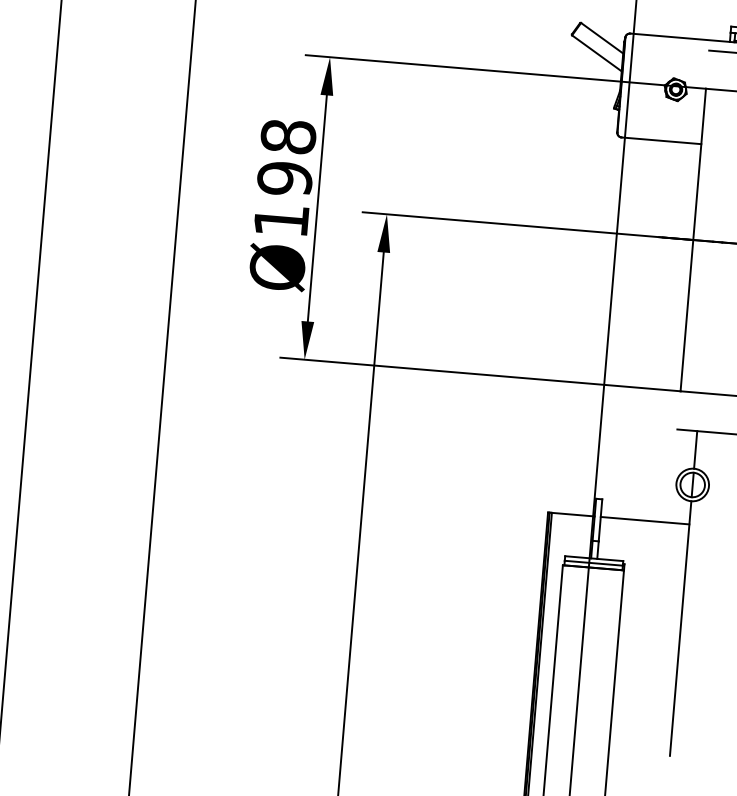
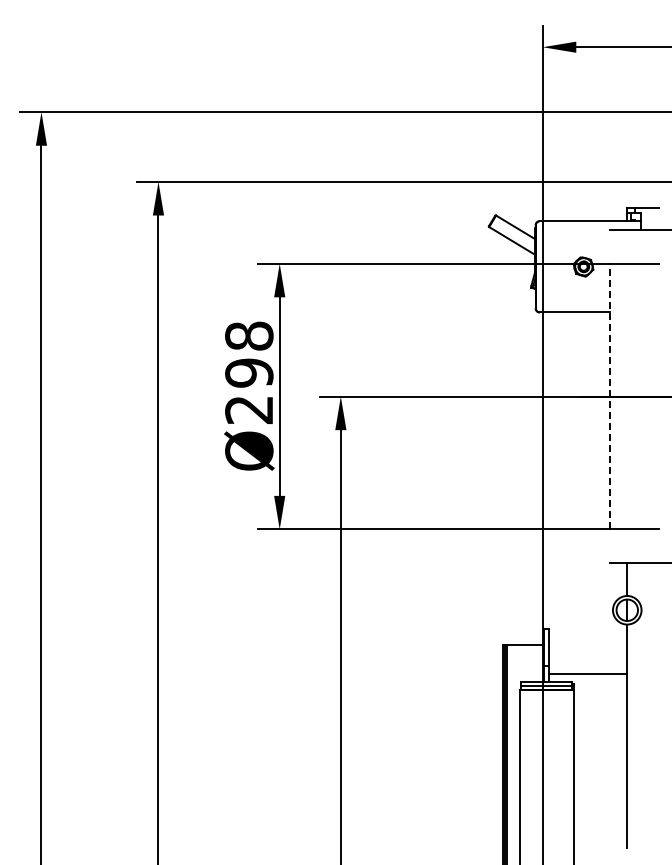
text: (280, 221) -> (248, 410), Ø198 -> Ø298
line: (692, 239) -> (609, 396), solid -> dashed
line: (645, 520) -> (588, 673), moved

